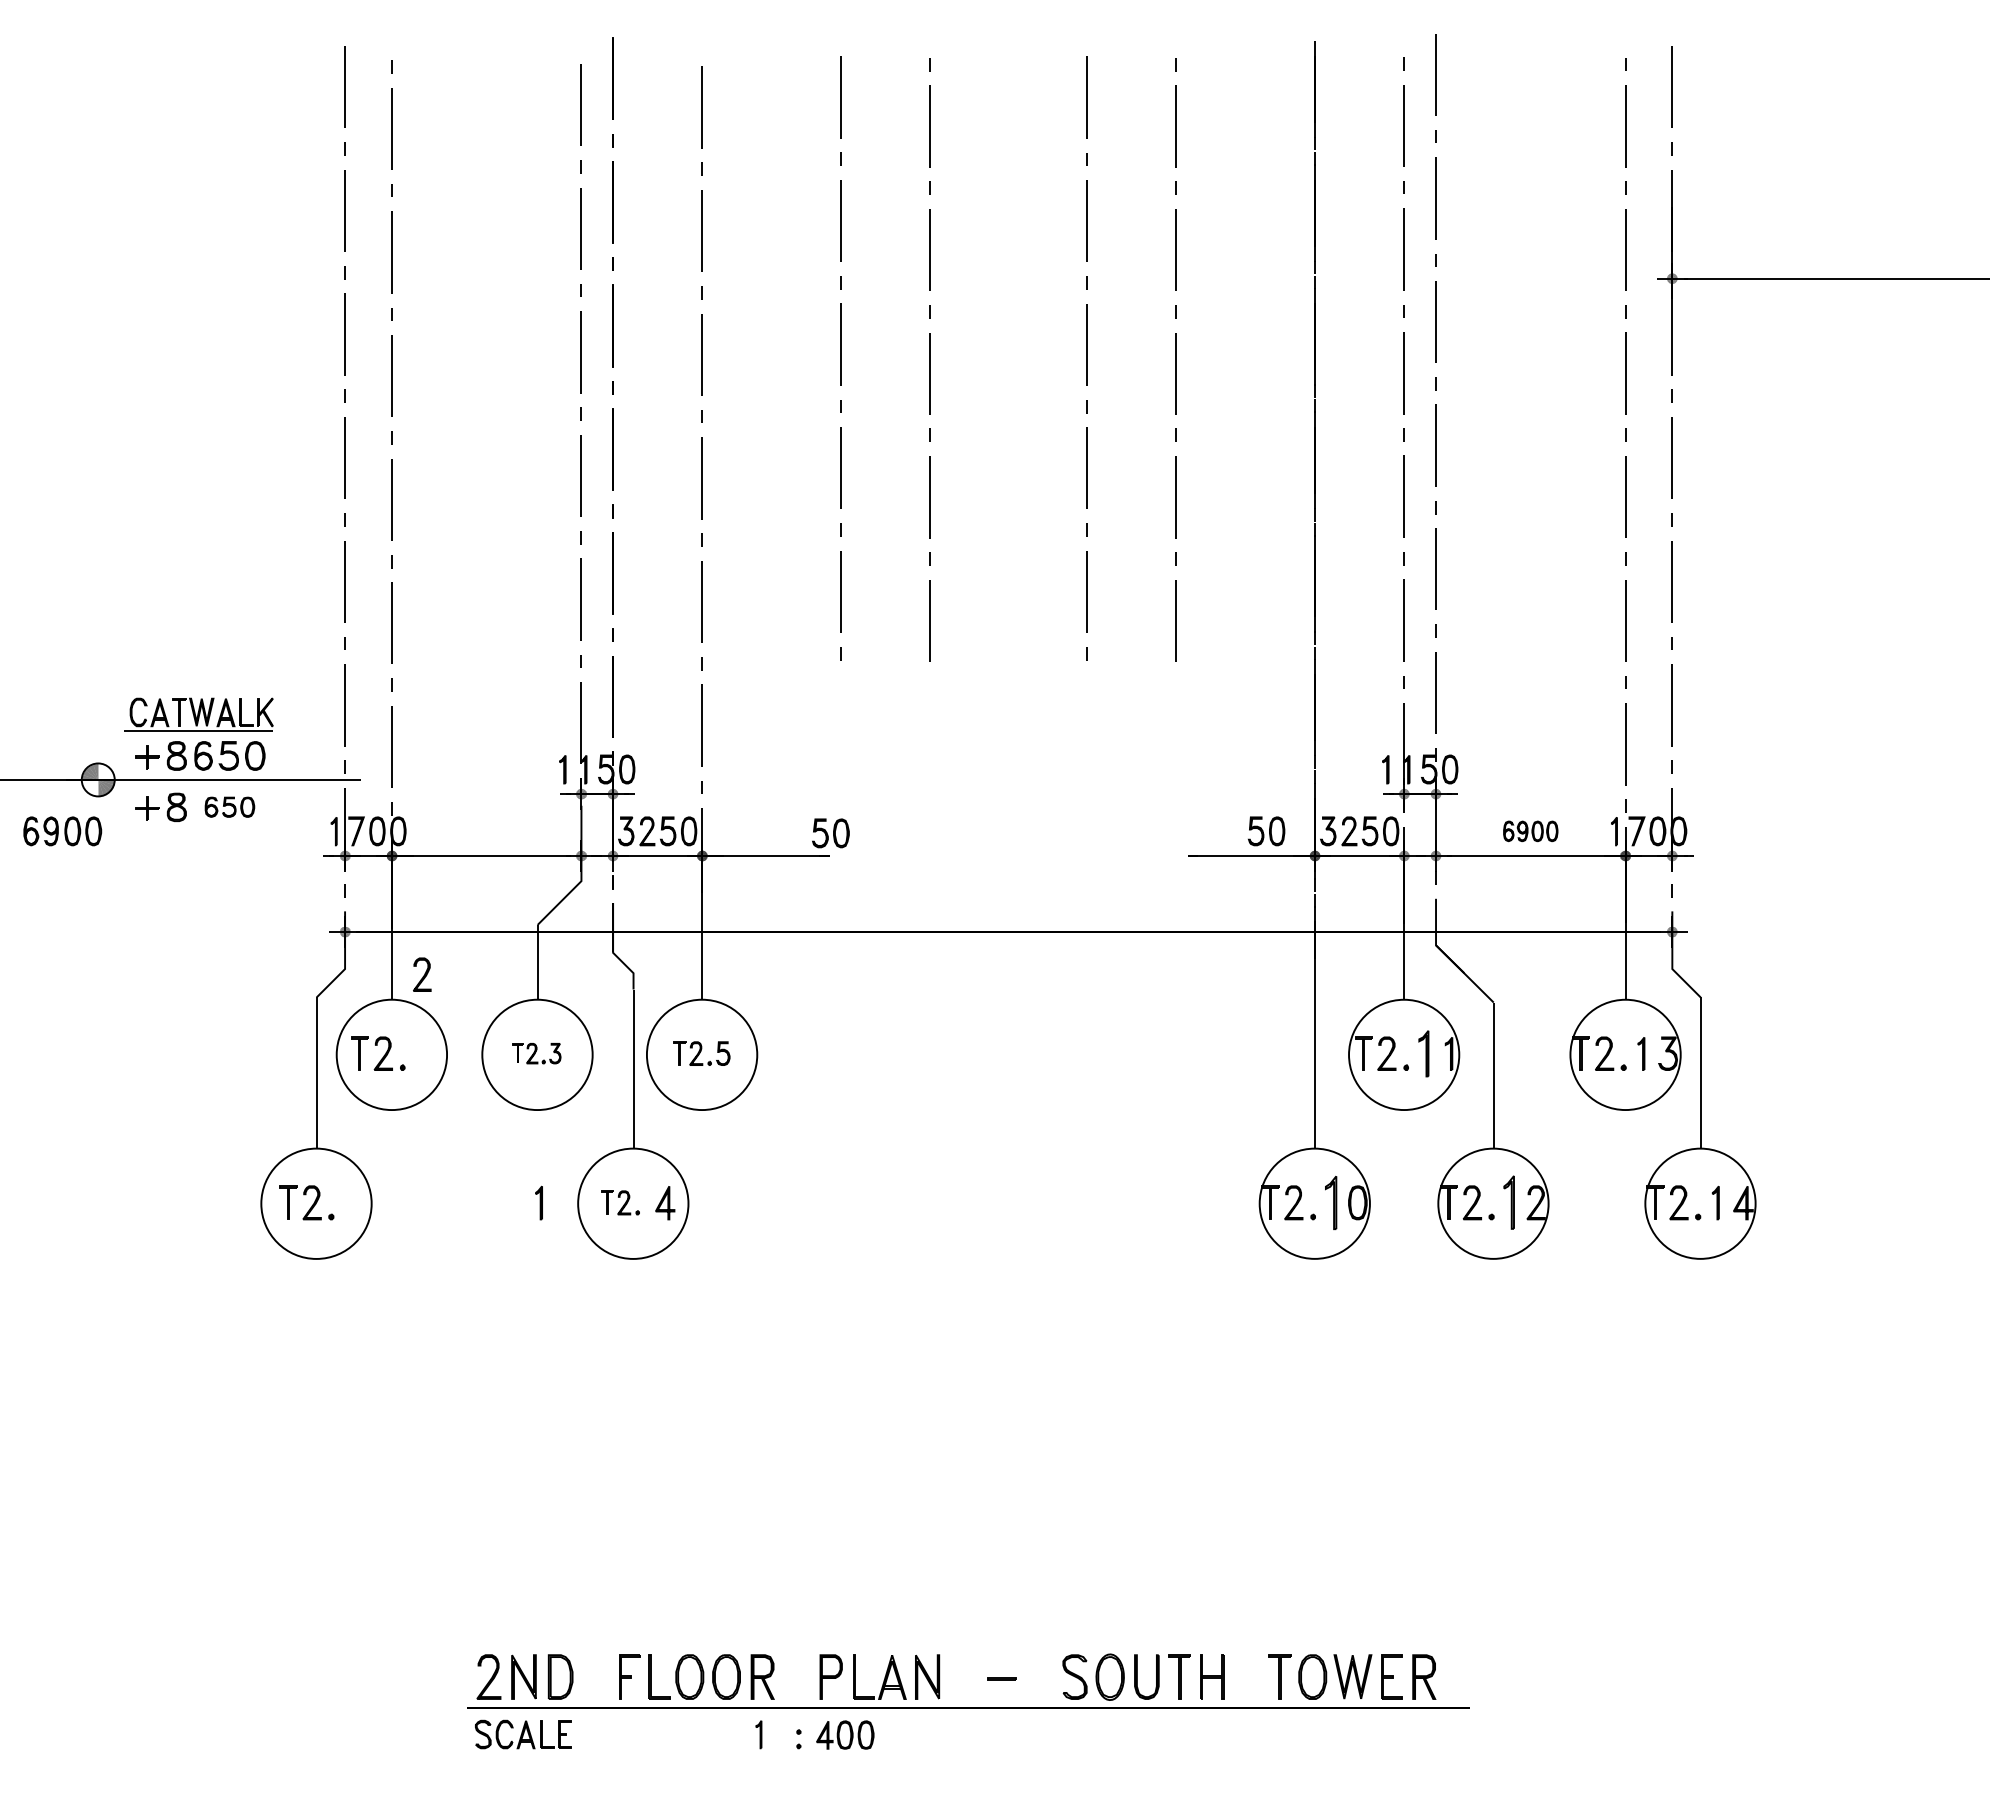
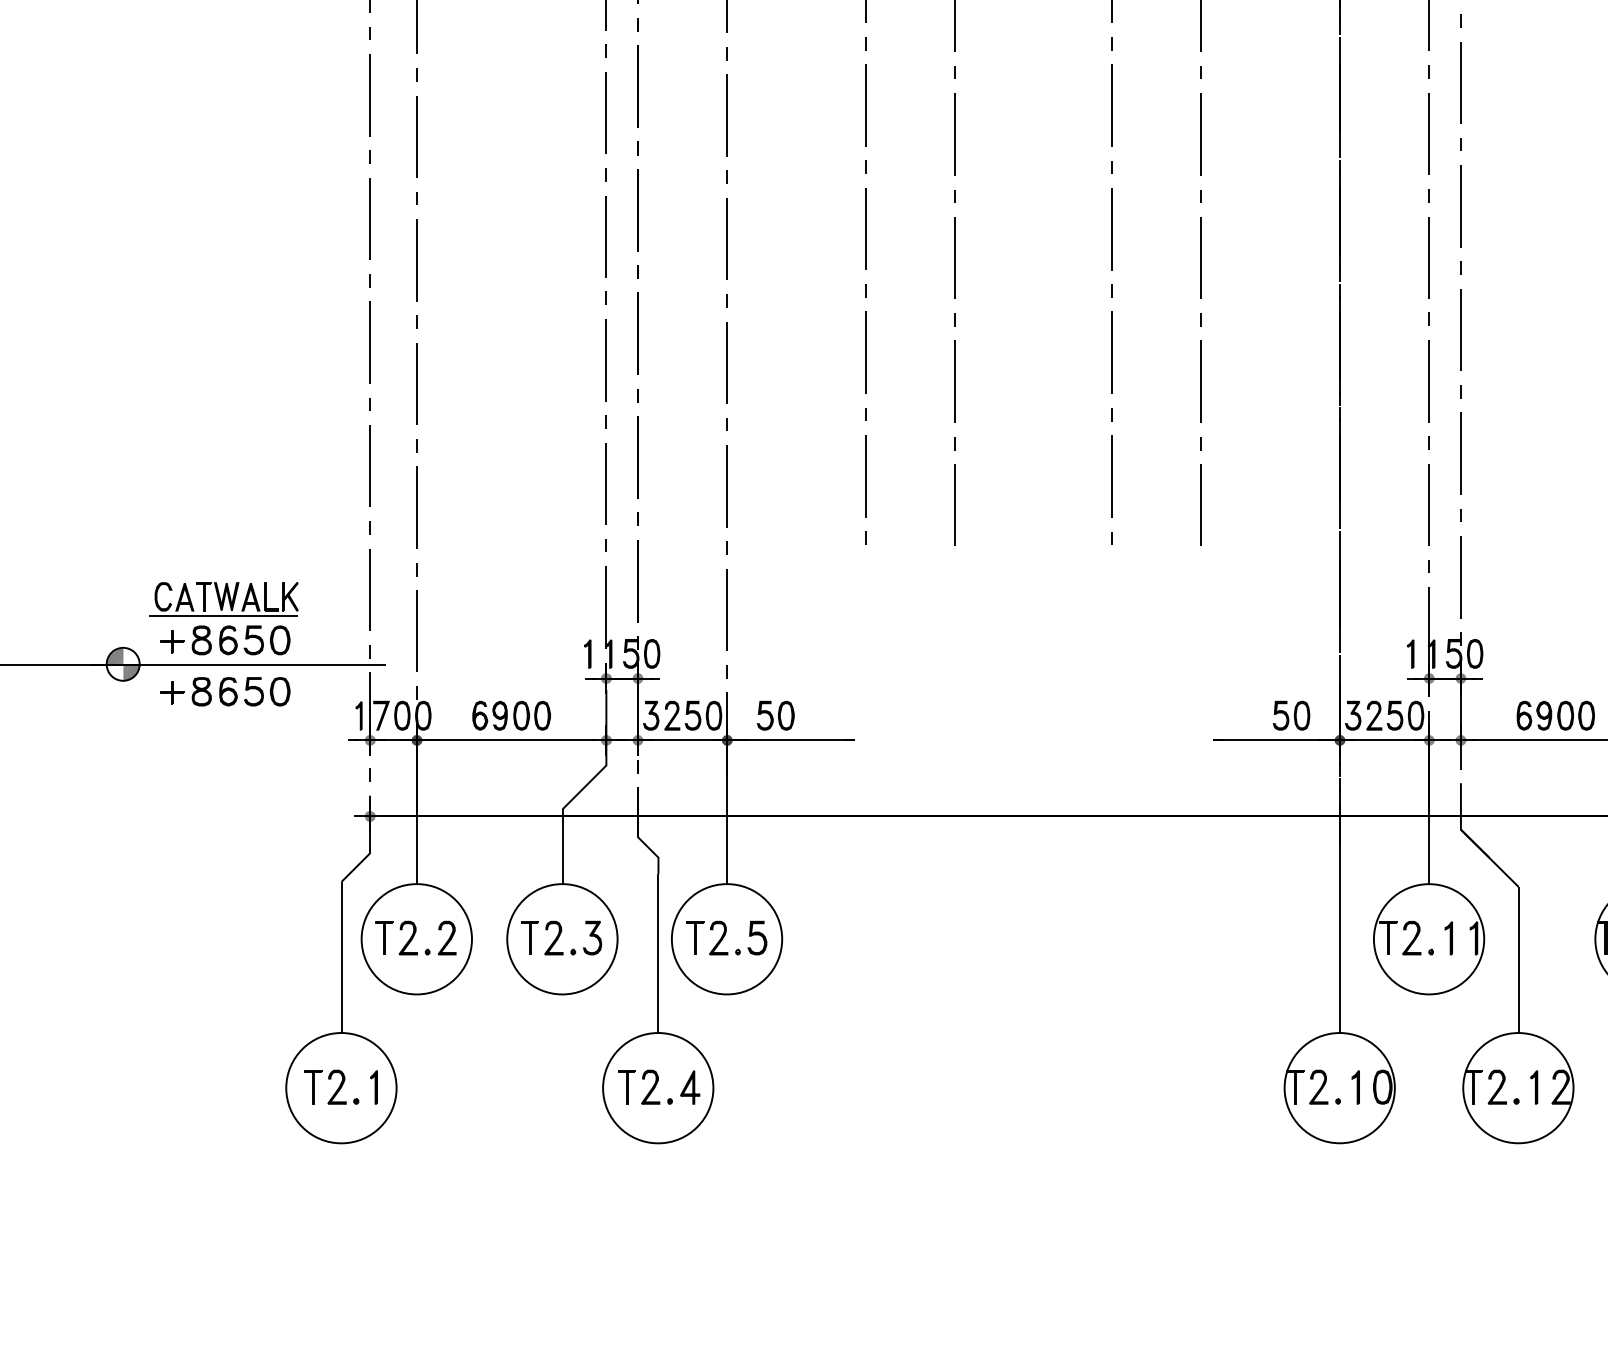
part: (229, 806) -> (254, 690), size x1.43
part: (62, 831) -> (511, 715), moved
part: (1530, 831) -> (1555, 715), size x1.43
part: (830, 833) -> (775, 715), moved
curve: (423, 975) -> (448, 938), moved
part: (536, 1053) -> (561, 937), size x1.67
part: (701, 1053) -> (726, 937), size x1.43
part: (1423, 1053) -> (1448, 937), size x0.71
part: (538, 1202) -> (373, 1086), moved
part: (620, 1202) -> (645, 1086), size x1.43
part: (1330, 1202) -> (1355, 1086), size x0.62
part: (1509, 1203) -> (1534, 1087), size x0.62

